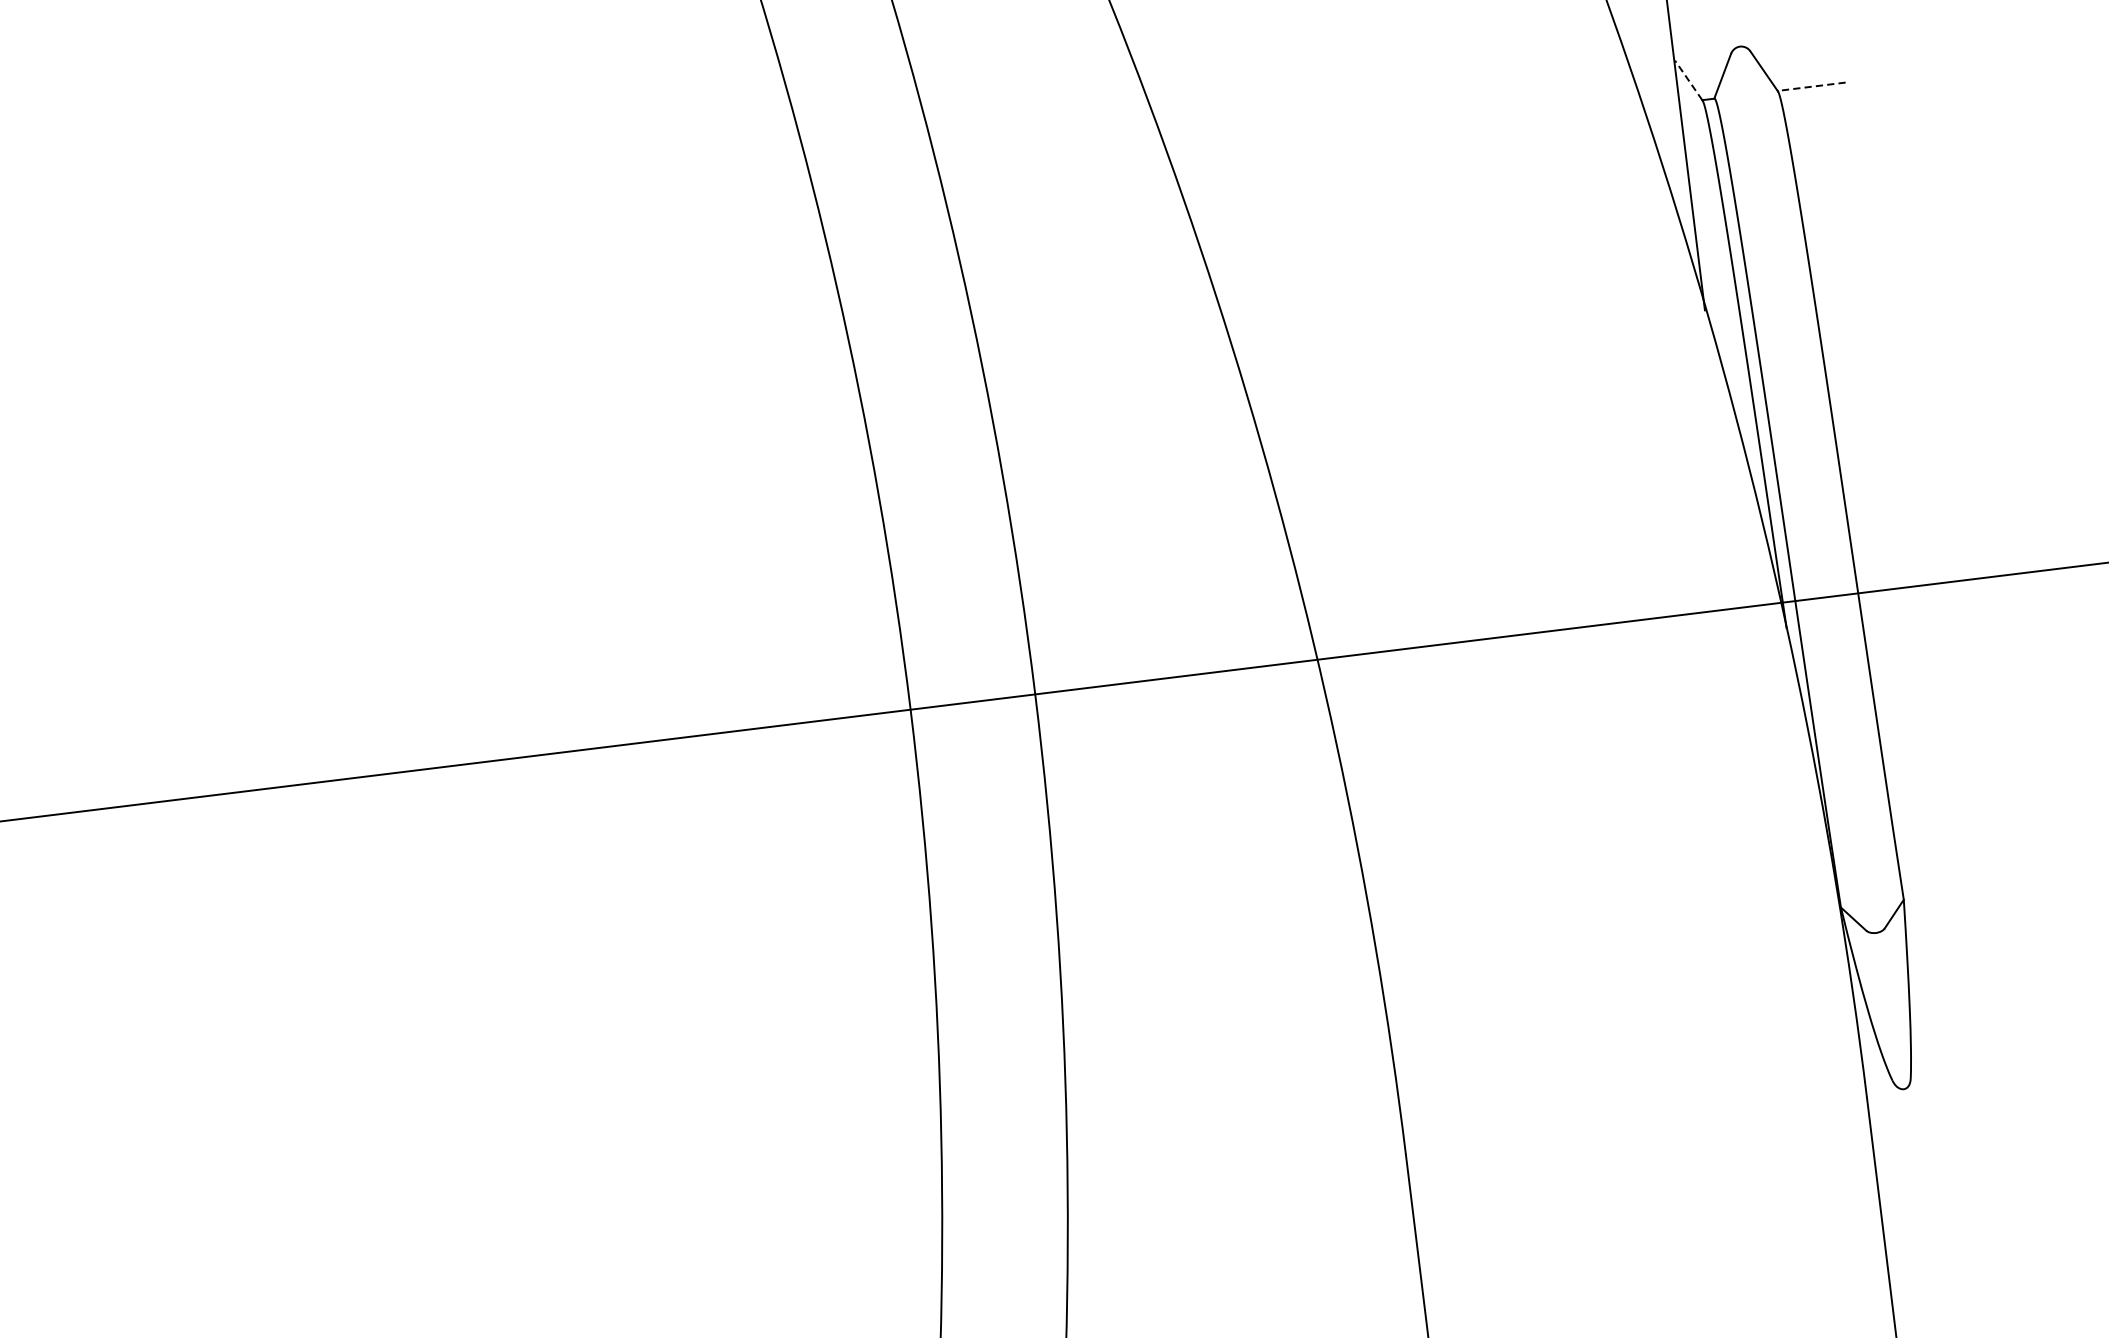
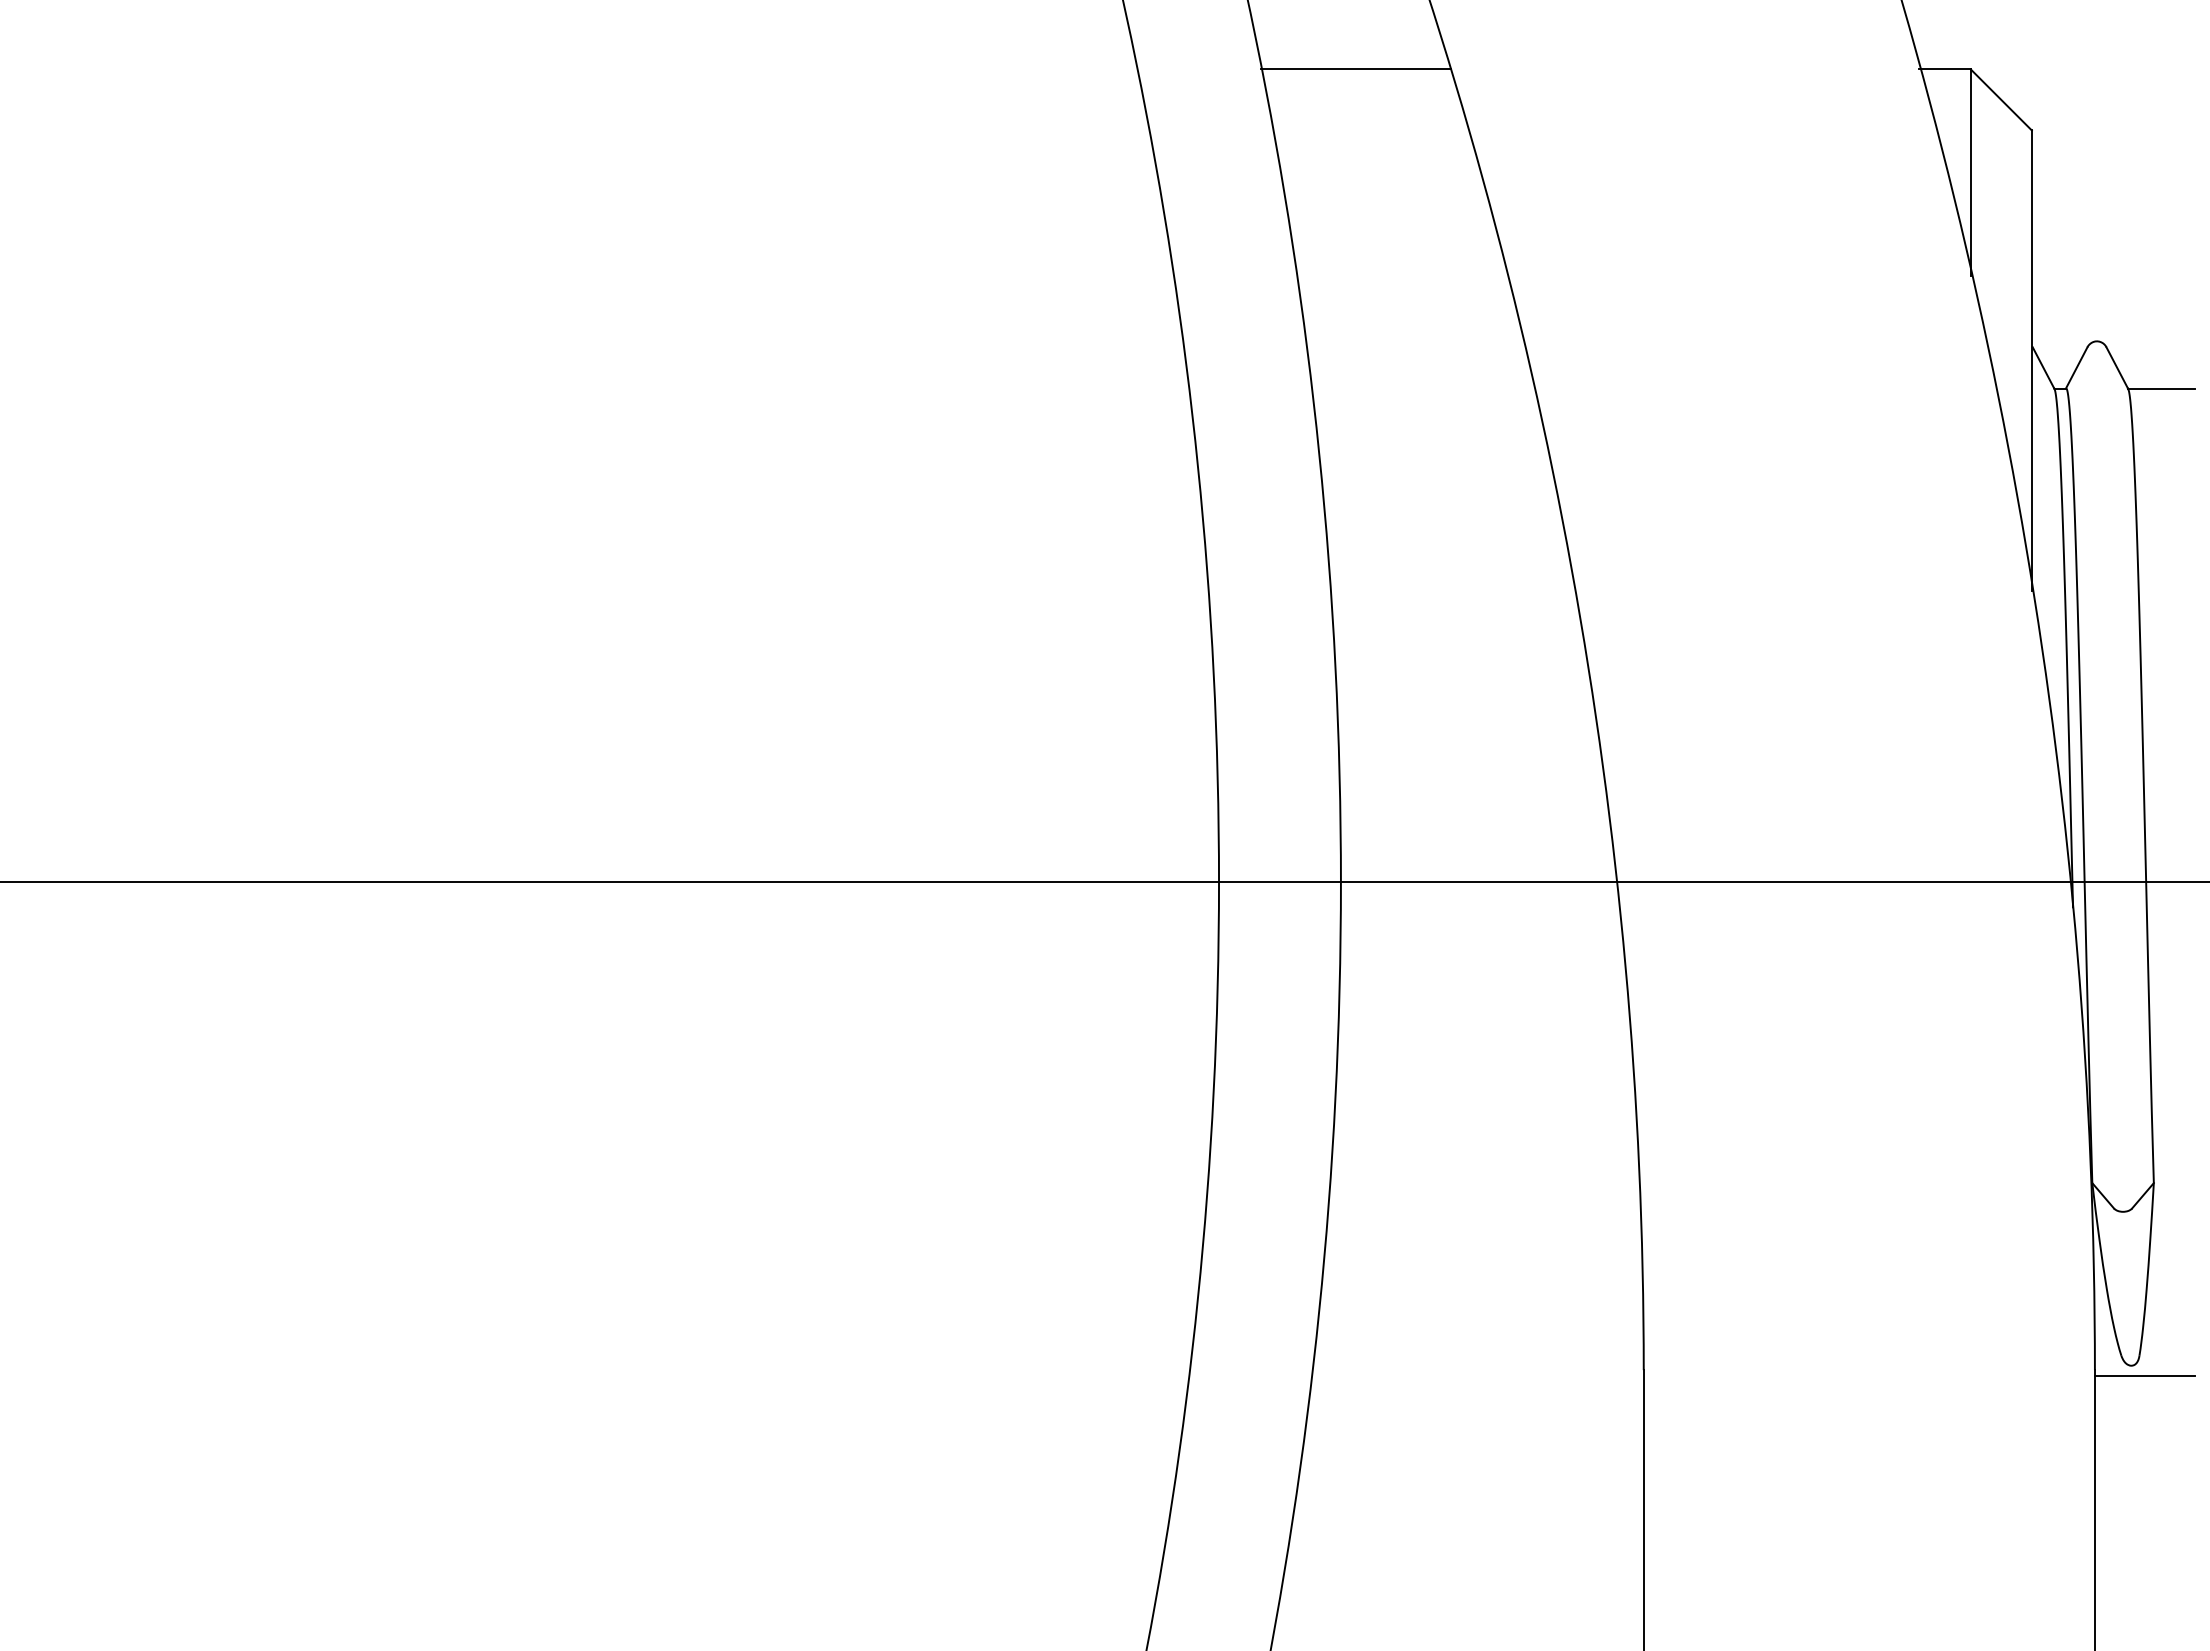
line: (1688, 80) -> (2043, 367), dashed -> solid
line: (1810, 86) -> (2160, 388), dashed -> solid
line: (1918, 1098) -> (2144, 1376), added

